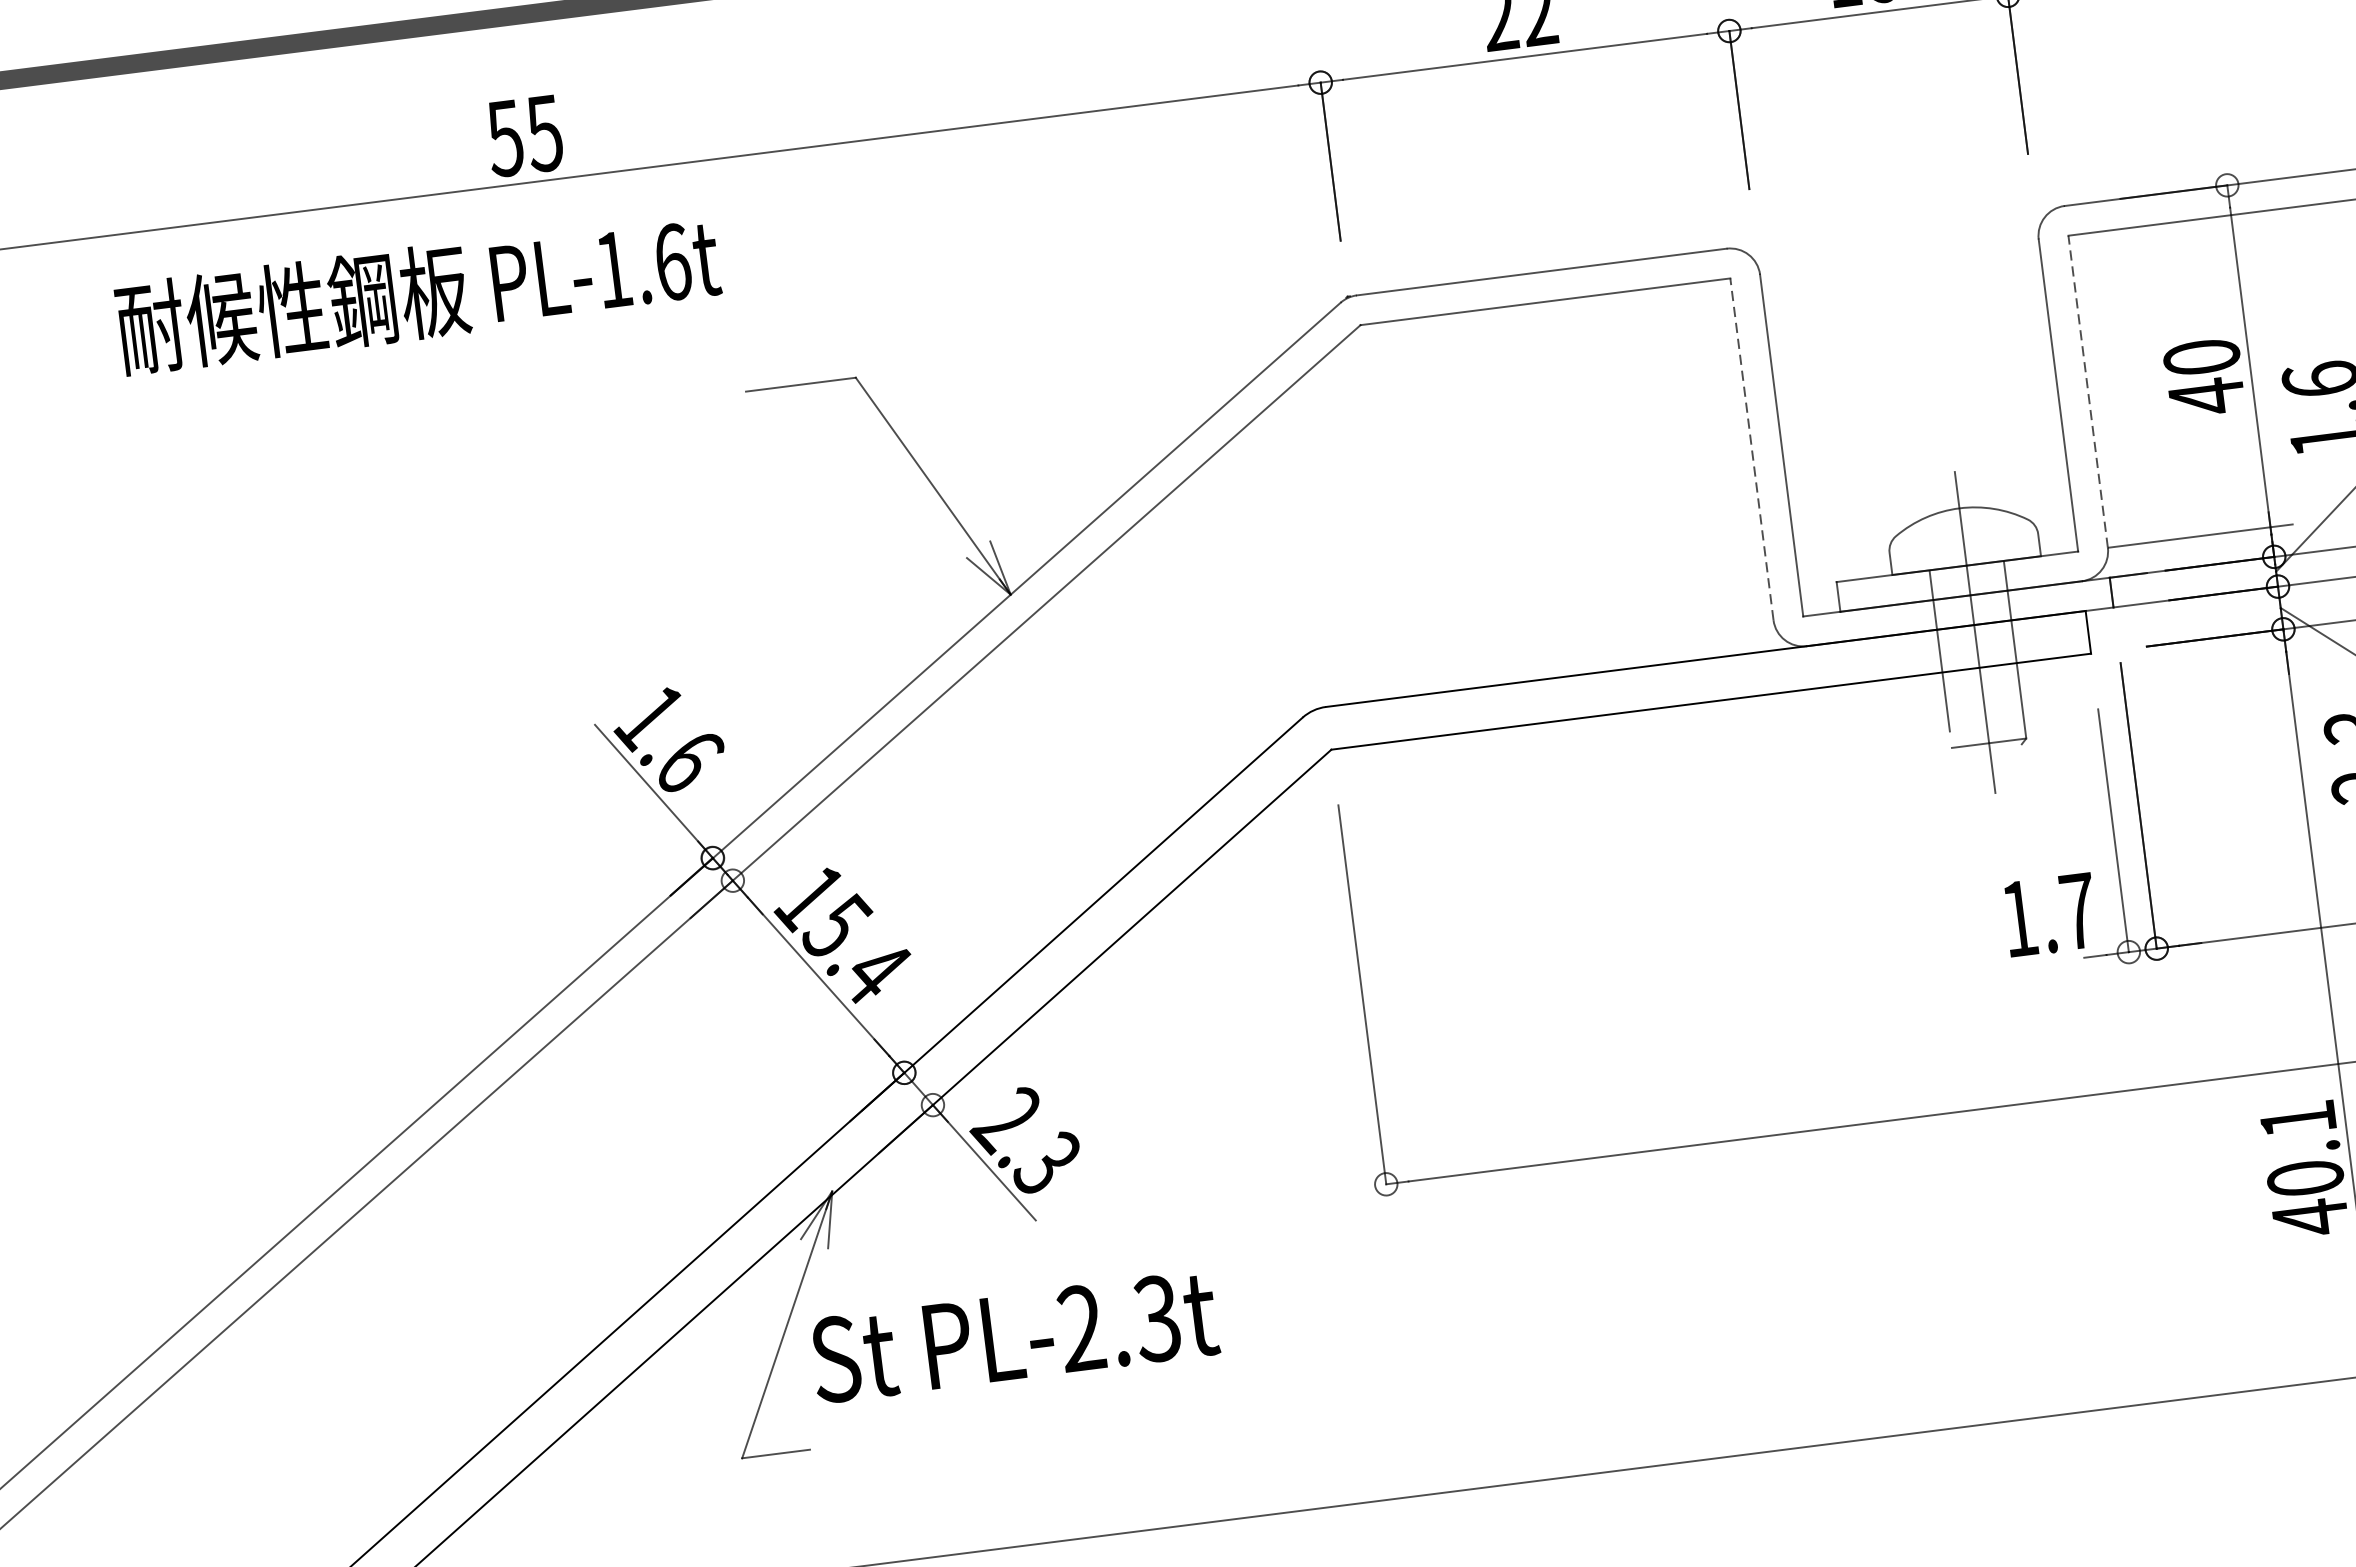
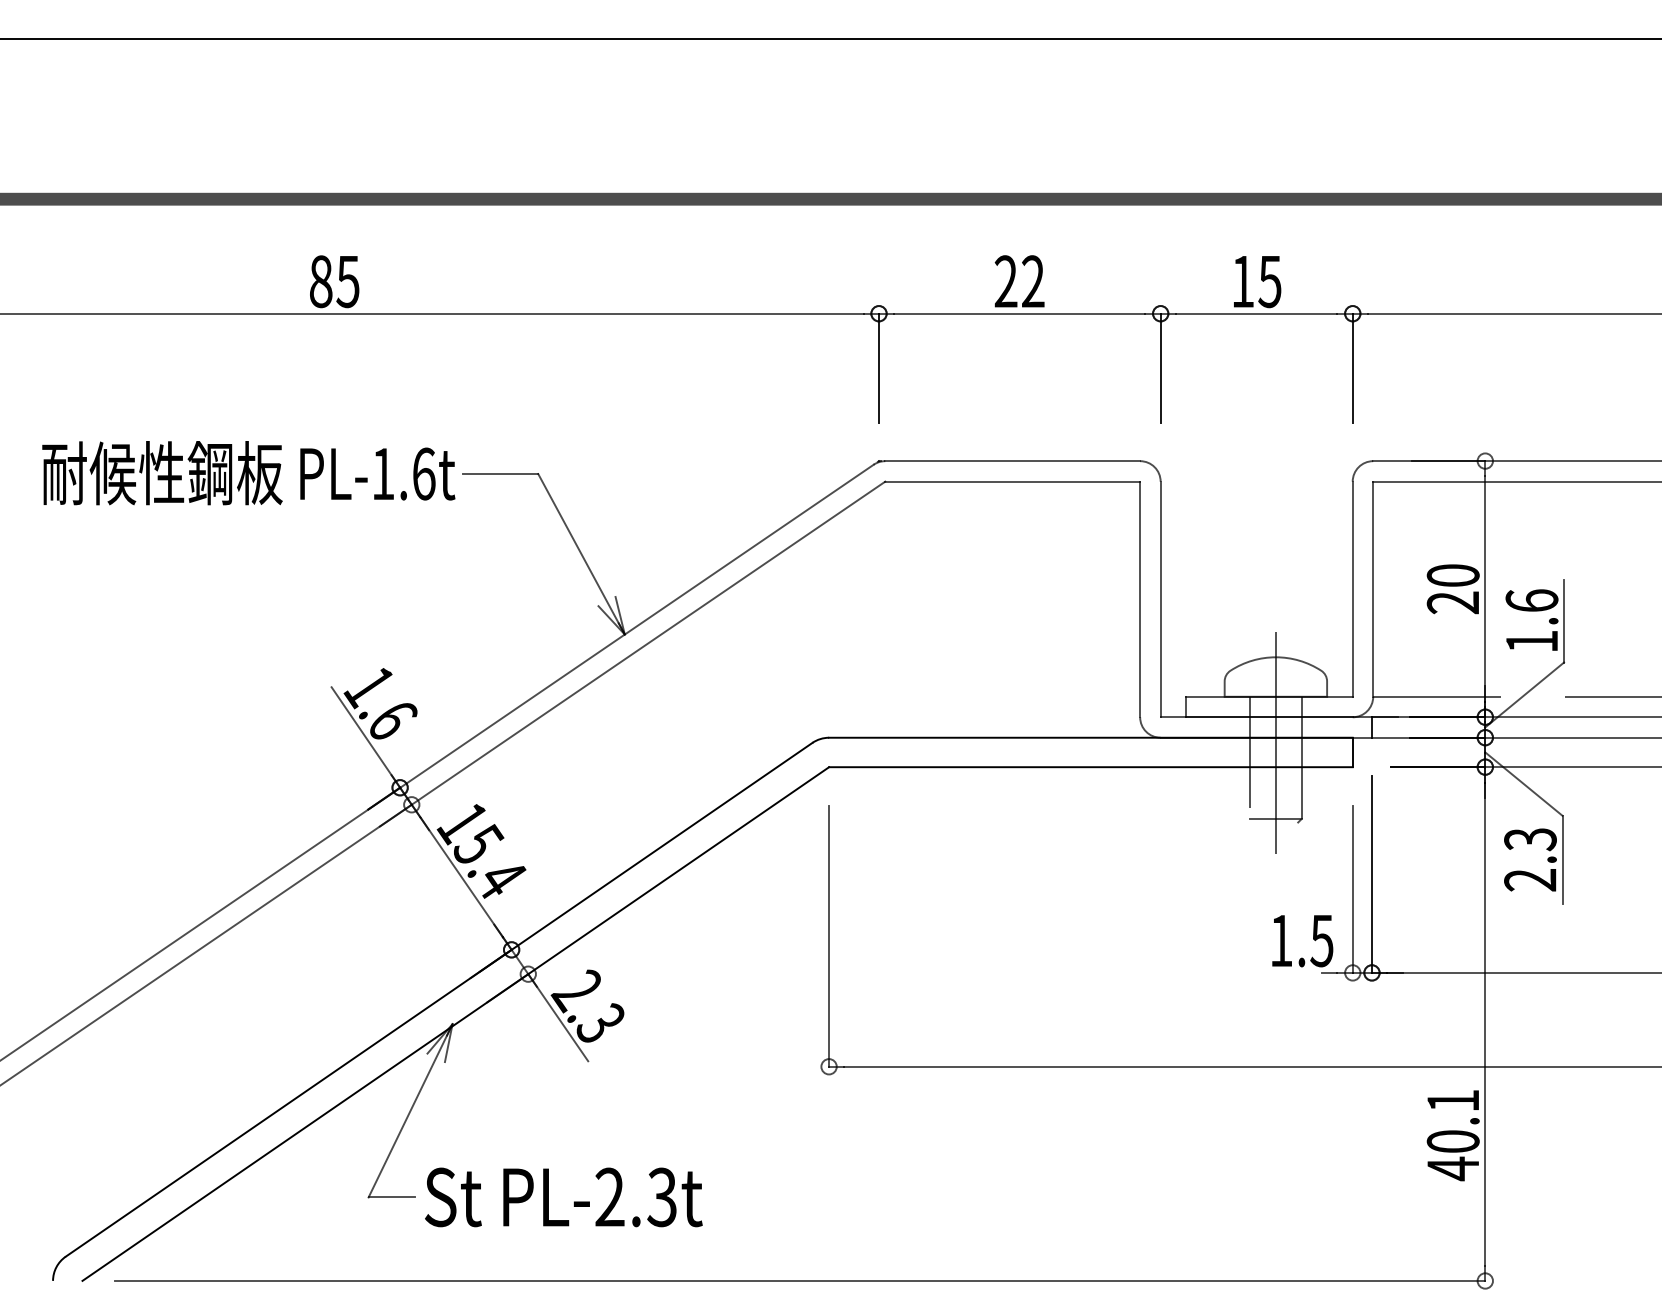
text: (504, 138) -> (320, 281), 55 -> 85
text: (418, 293) -> (248, 473), moved
line: (2088, 392) -> (1373, 589), dashed -> solid
text: (2205, 396) -> (1452, 602), 40 -> 20
line: (1752, 449) -> (1140, 599), dashed -> solid
text: (2077, 912) -> (1321, 941), 1.7 -> 1.5
text: (1014, 1337) -> (563, 1197), moved

